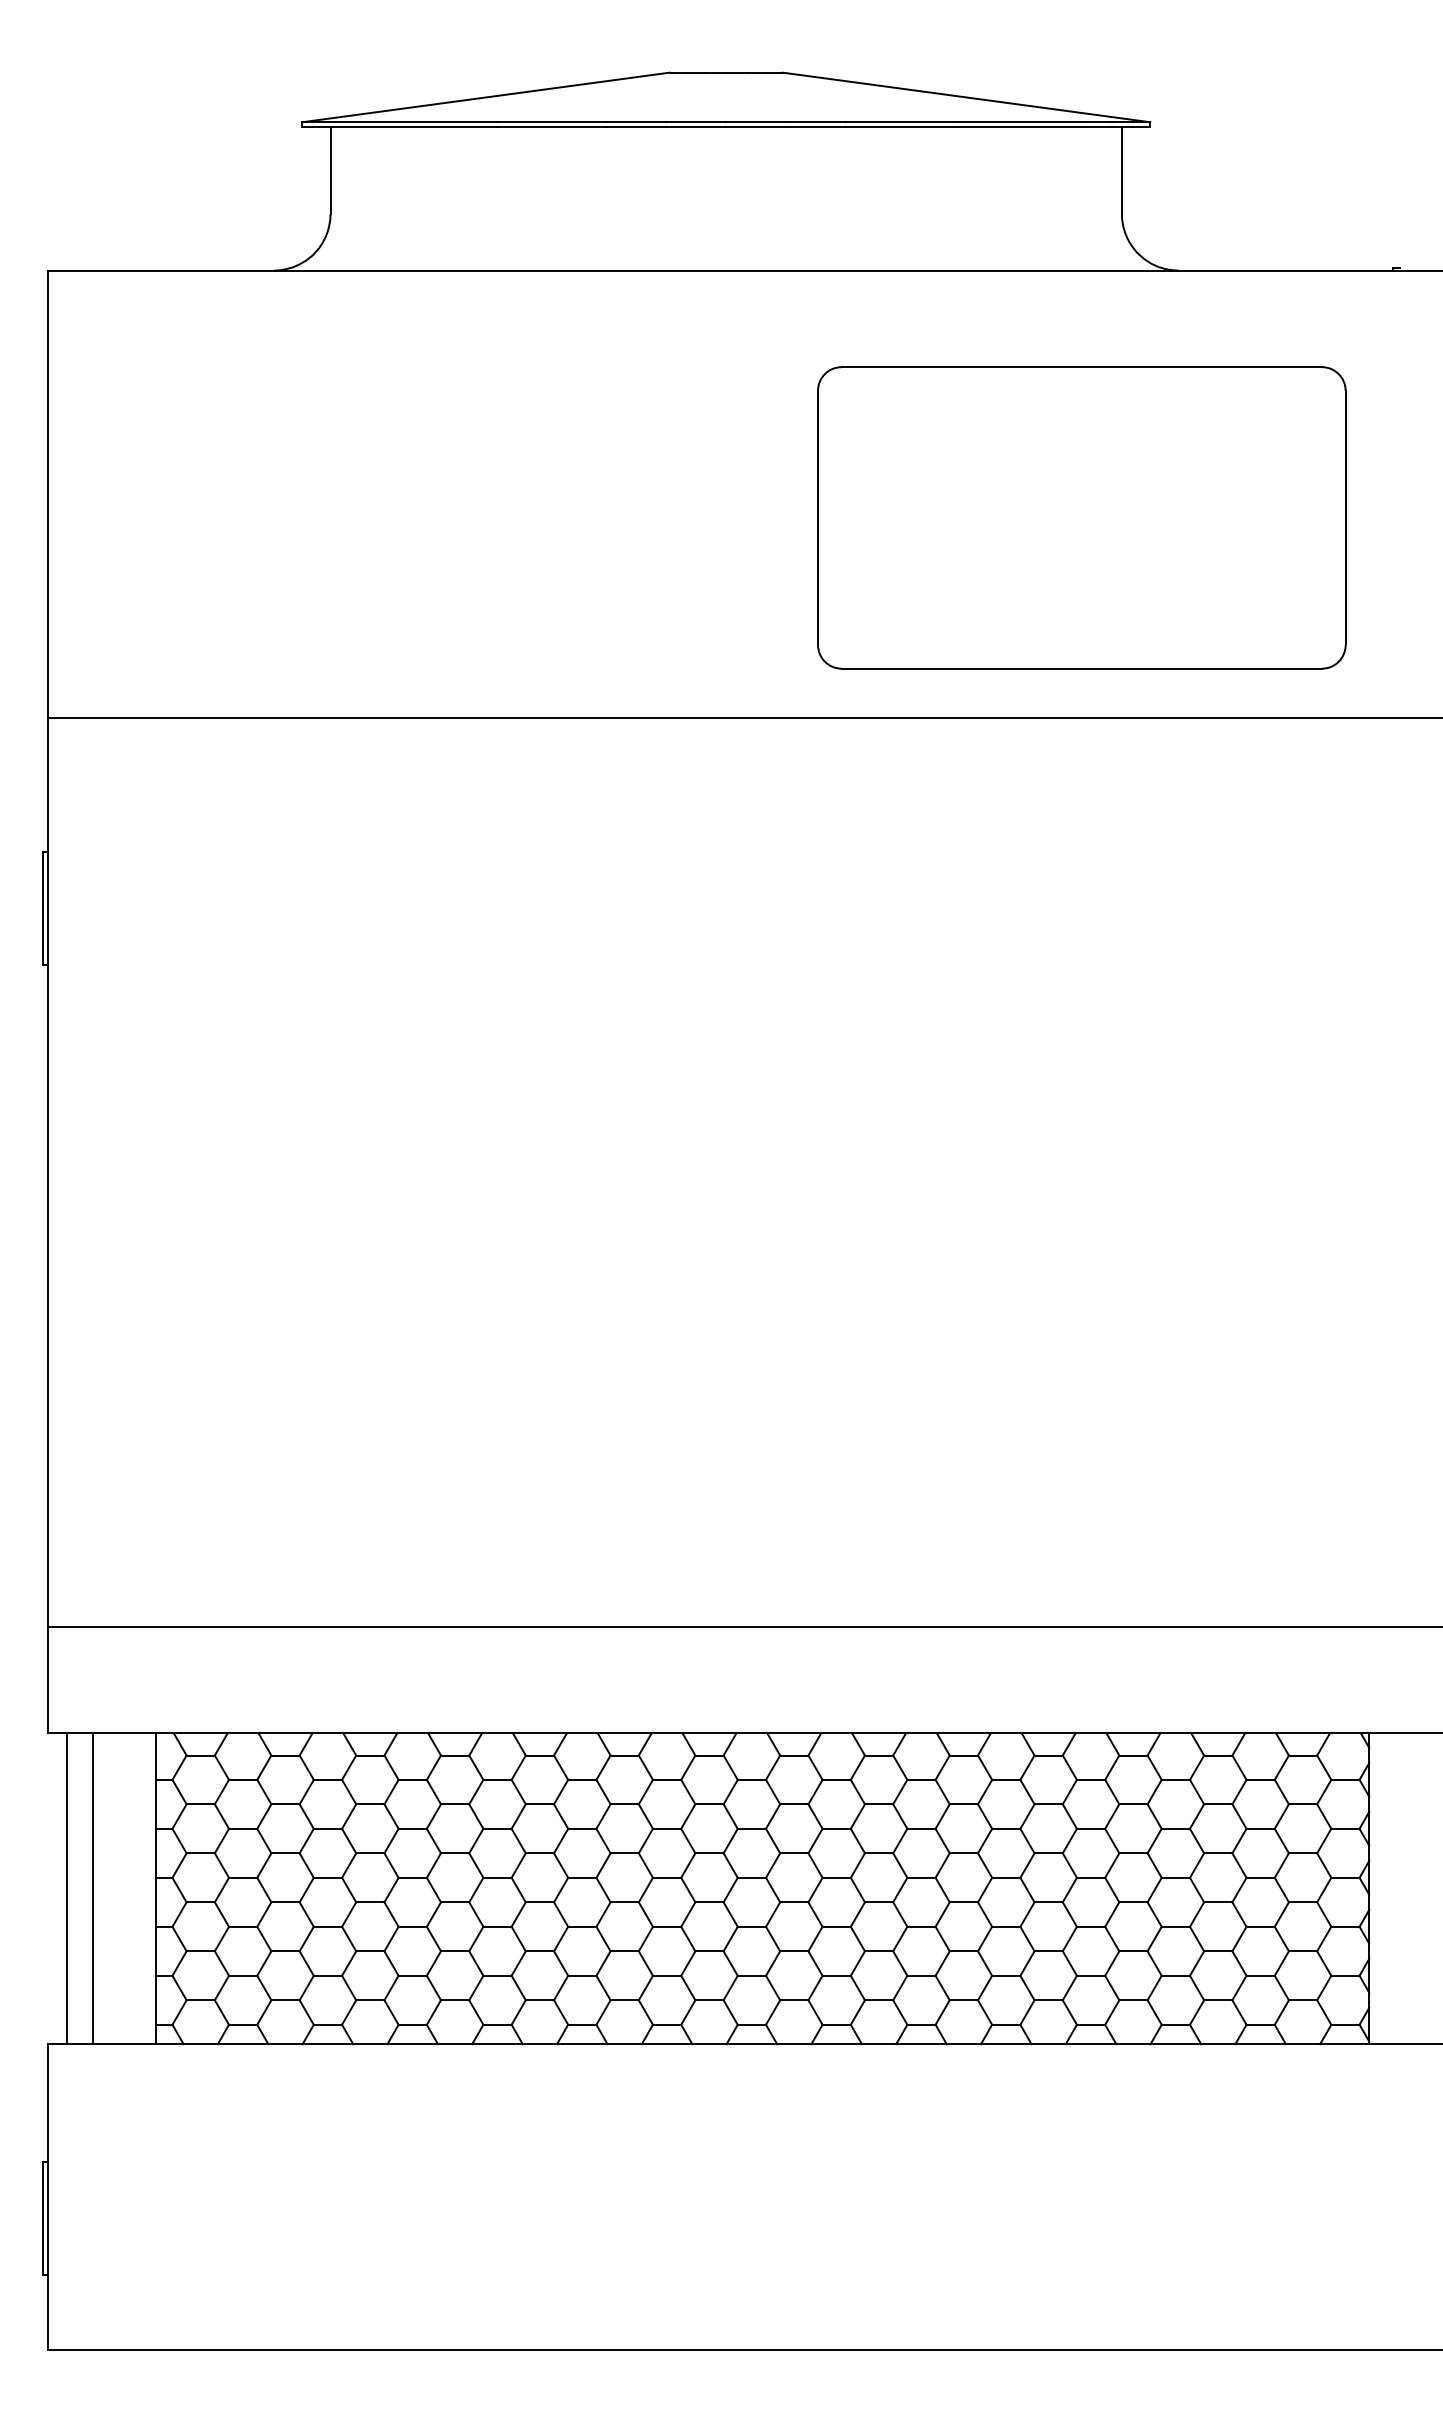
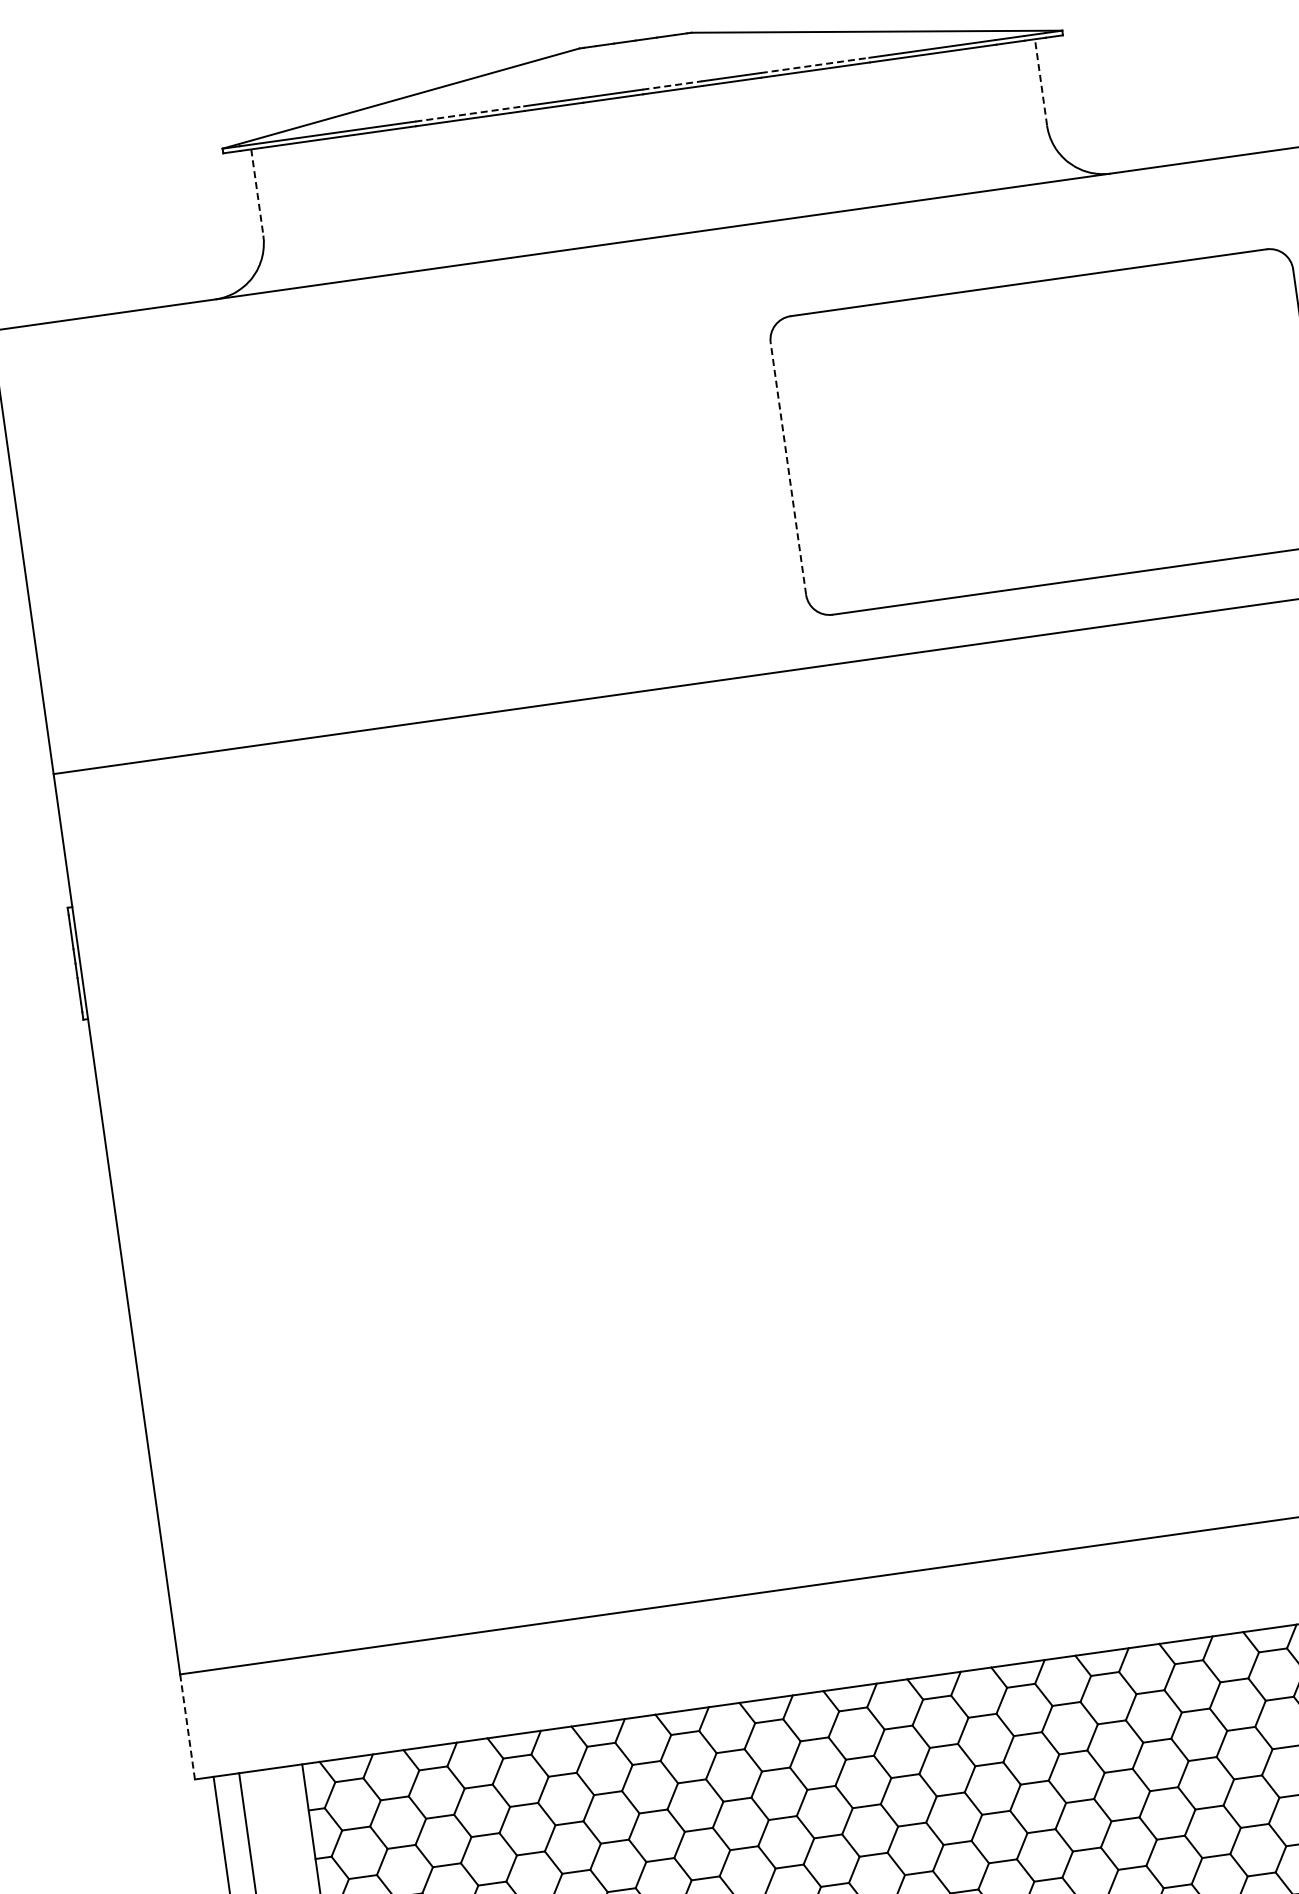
line: (551, 122) -> (469, 114), solid -> dashed
line: (756, 122) -> (672, 85), solid -> dashed
line: (900, 122) -> (815, 65), solid -> dashed
line: (330, 170) -> (257, 192), solid -> dashed
line: (1121, 170) -> (1040, 82), solid -> dashed
line: (818, 517) -> (788, 468), solid -> dashed
line: (47, 1679) -> (187, 1726), solid -> dashed

